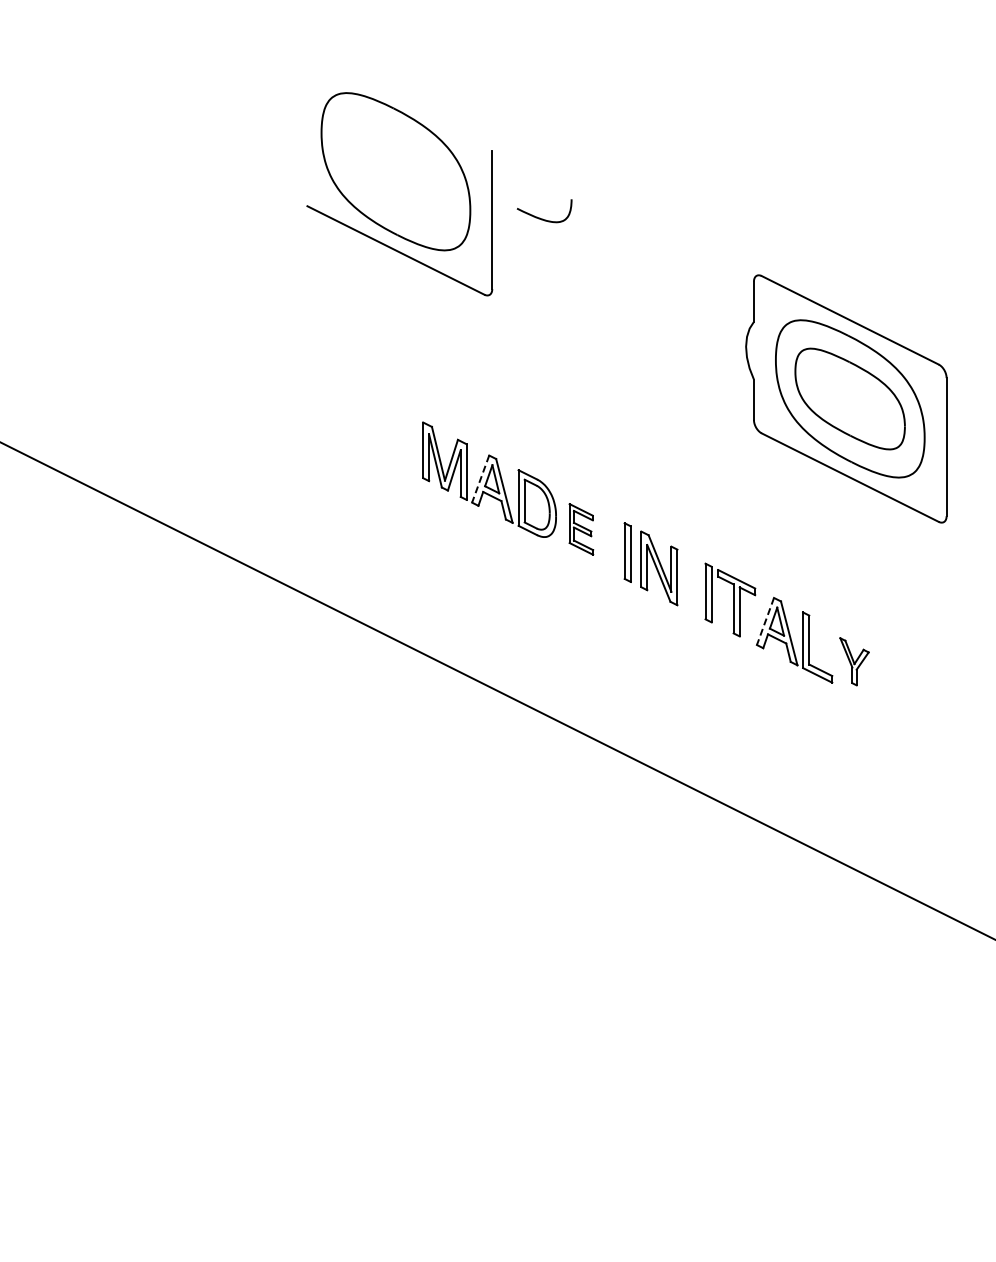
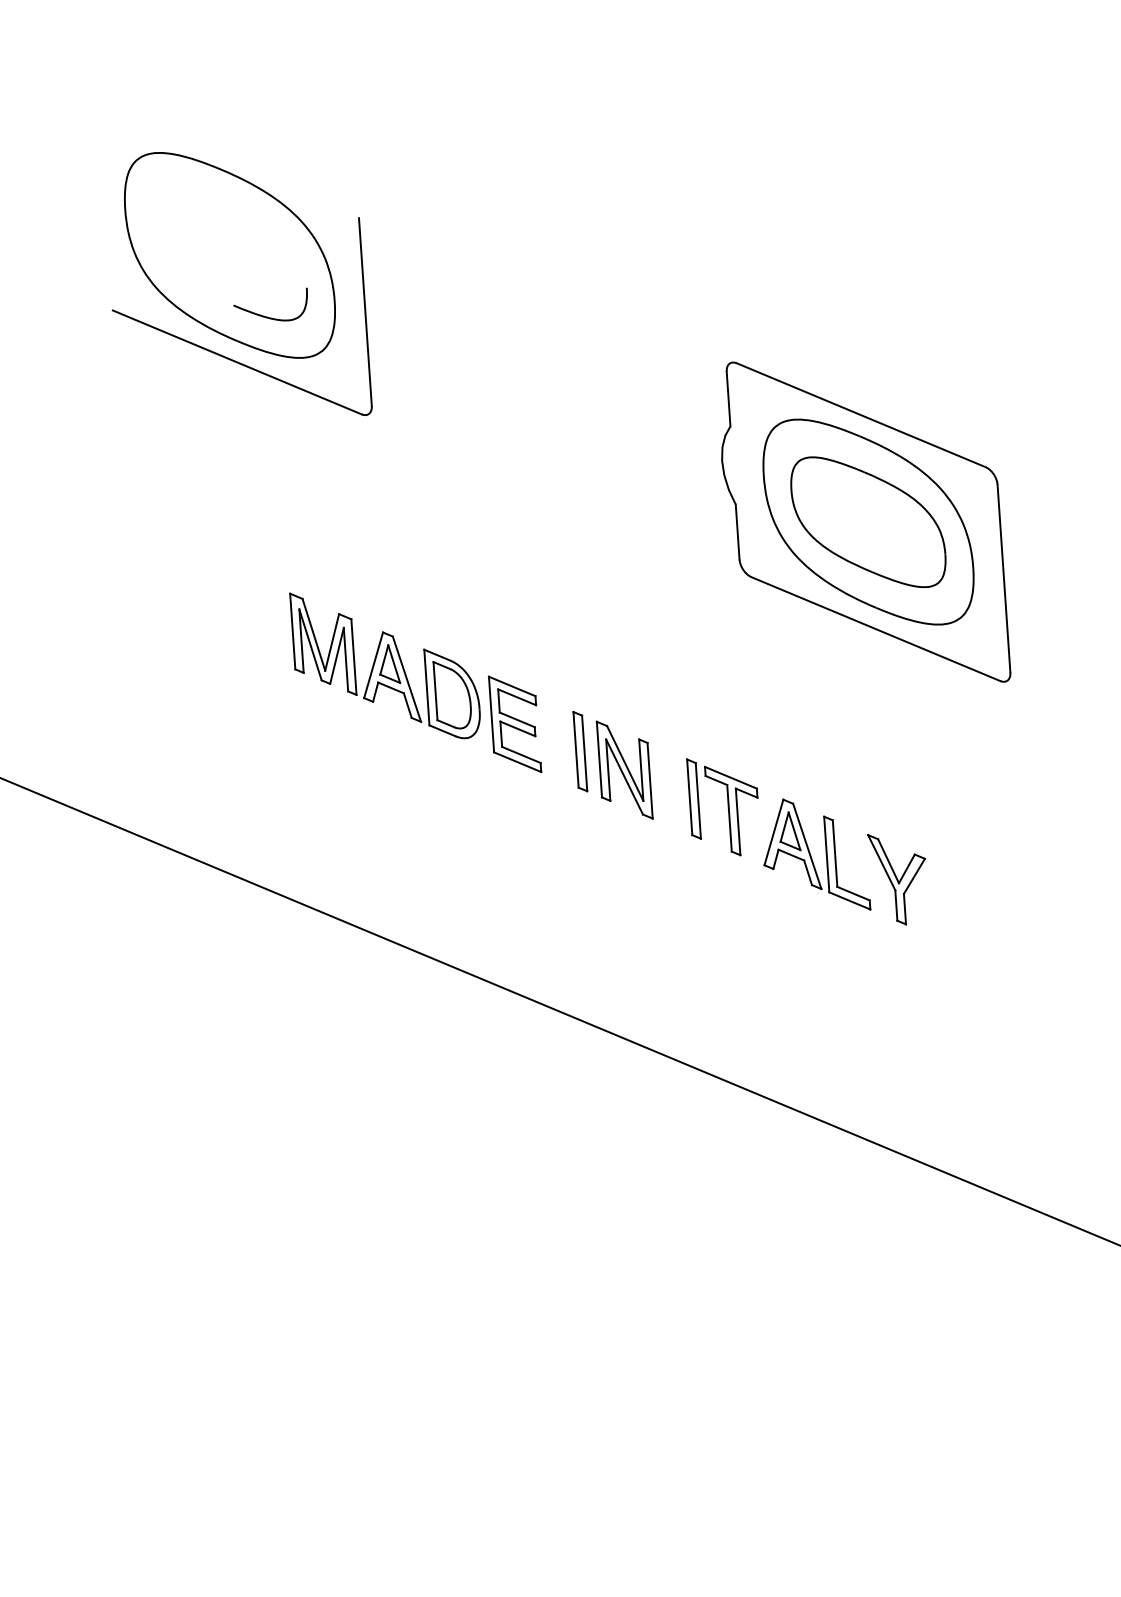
curve: (542, 218) -> (269, 316), moved
line: (480, 479) -> (373, 665), dashed -> solid
part: (581, 529) -> (515, 724), size x1.43
line: (765, 621) -> (773, 832), dashed -> solid
part: (854, 661) -> (898, 878), size x1.43

